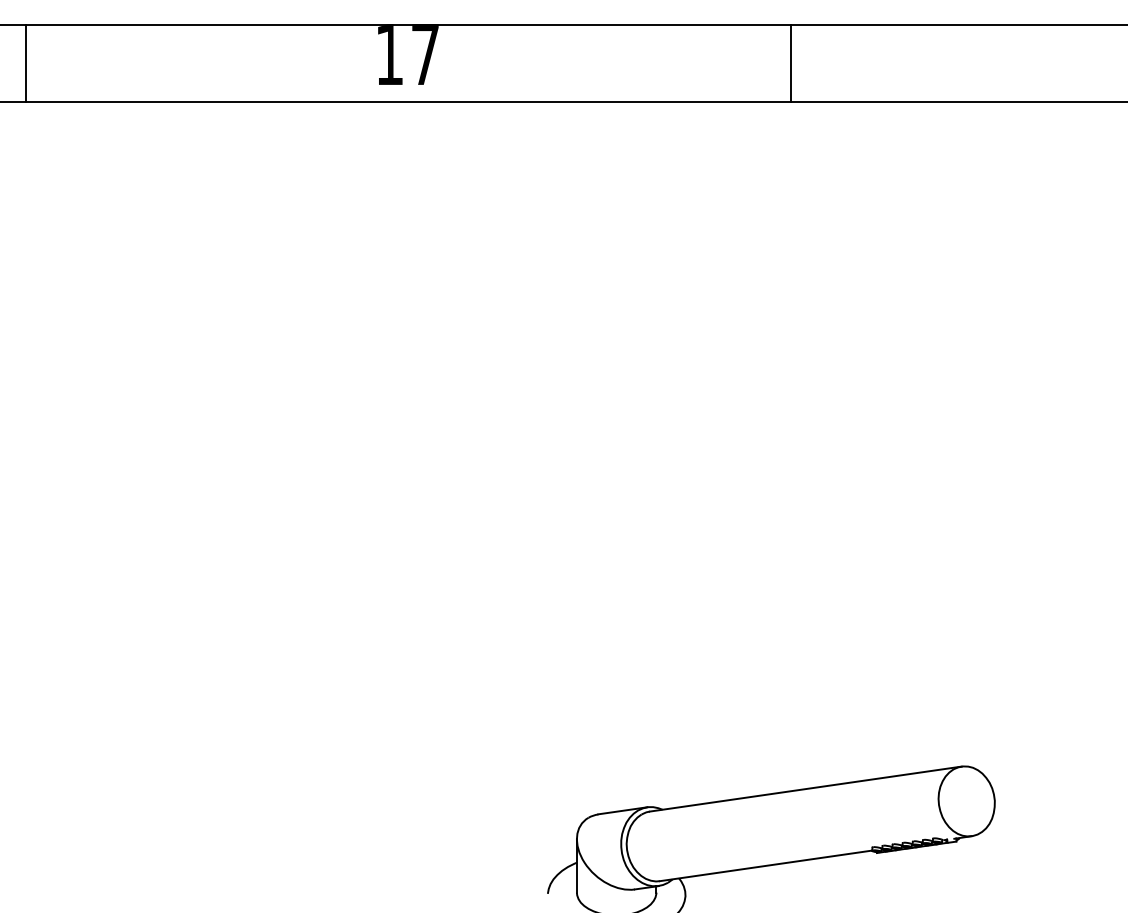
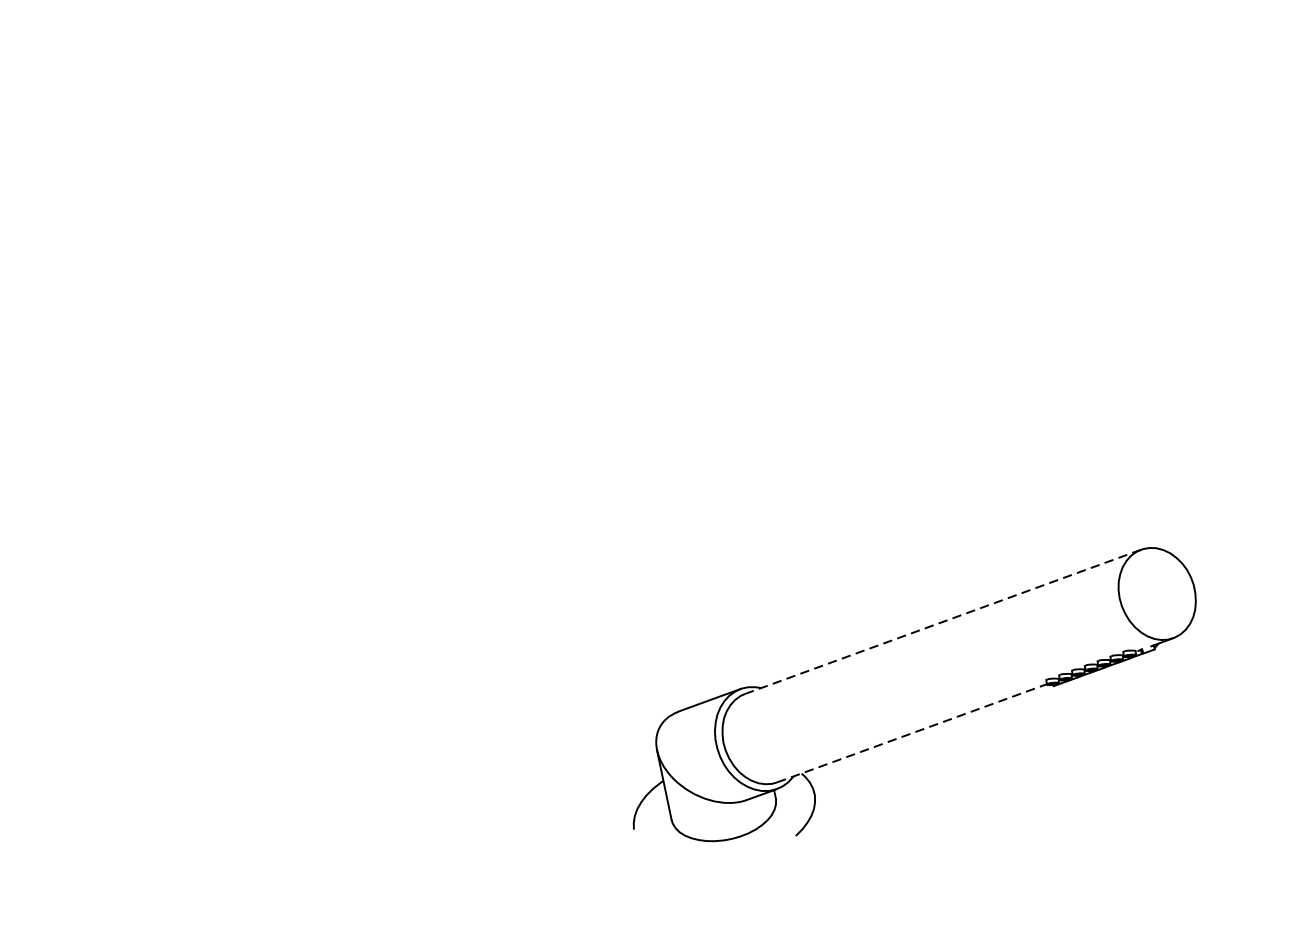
line: (805, 789) -> (942, 622), solid -> dashed
line: (766, 865) -> (912, 732), solid -> dashed

